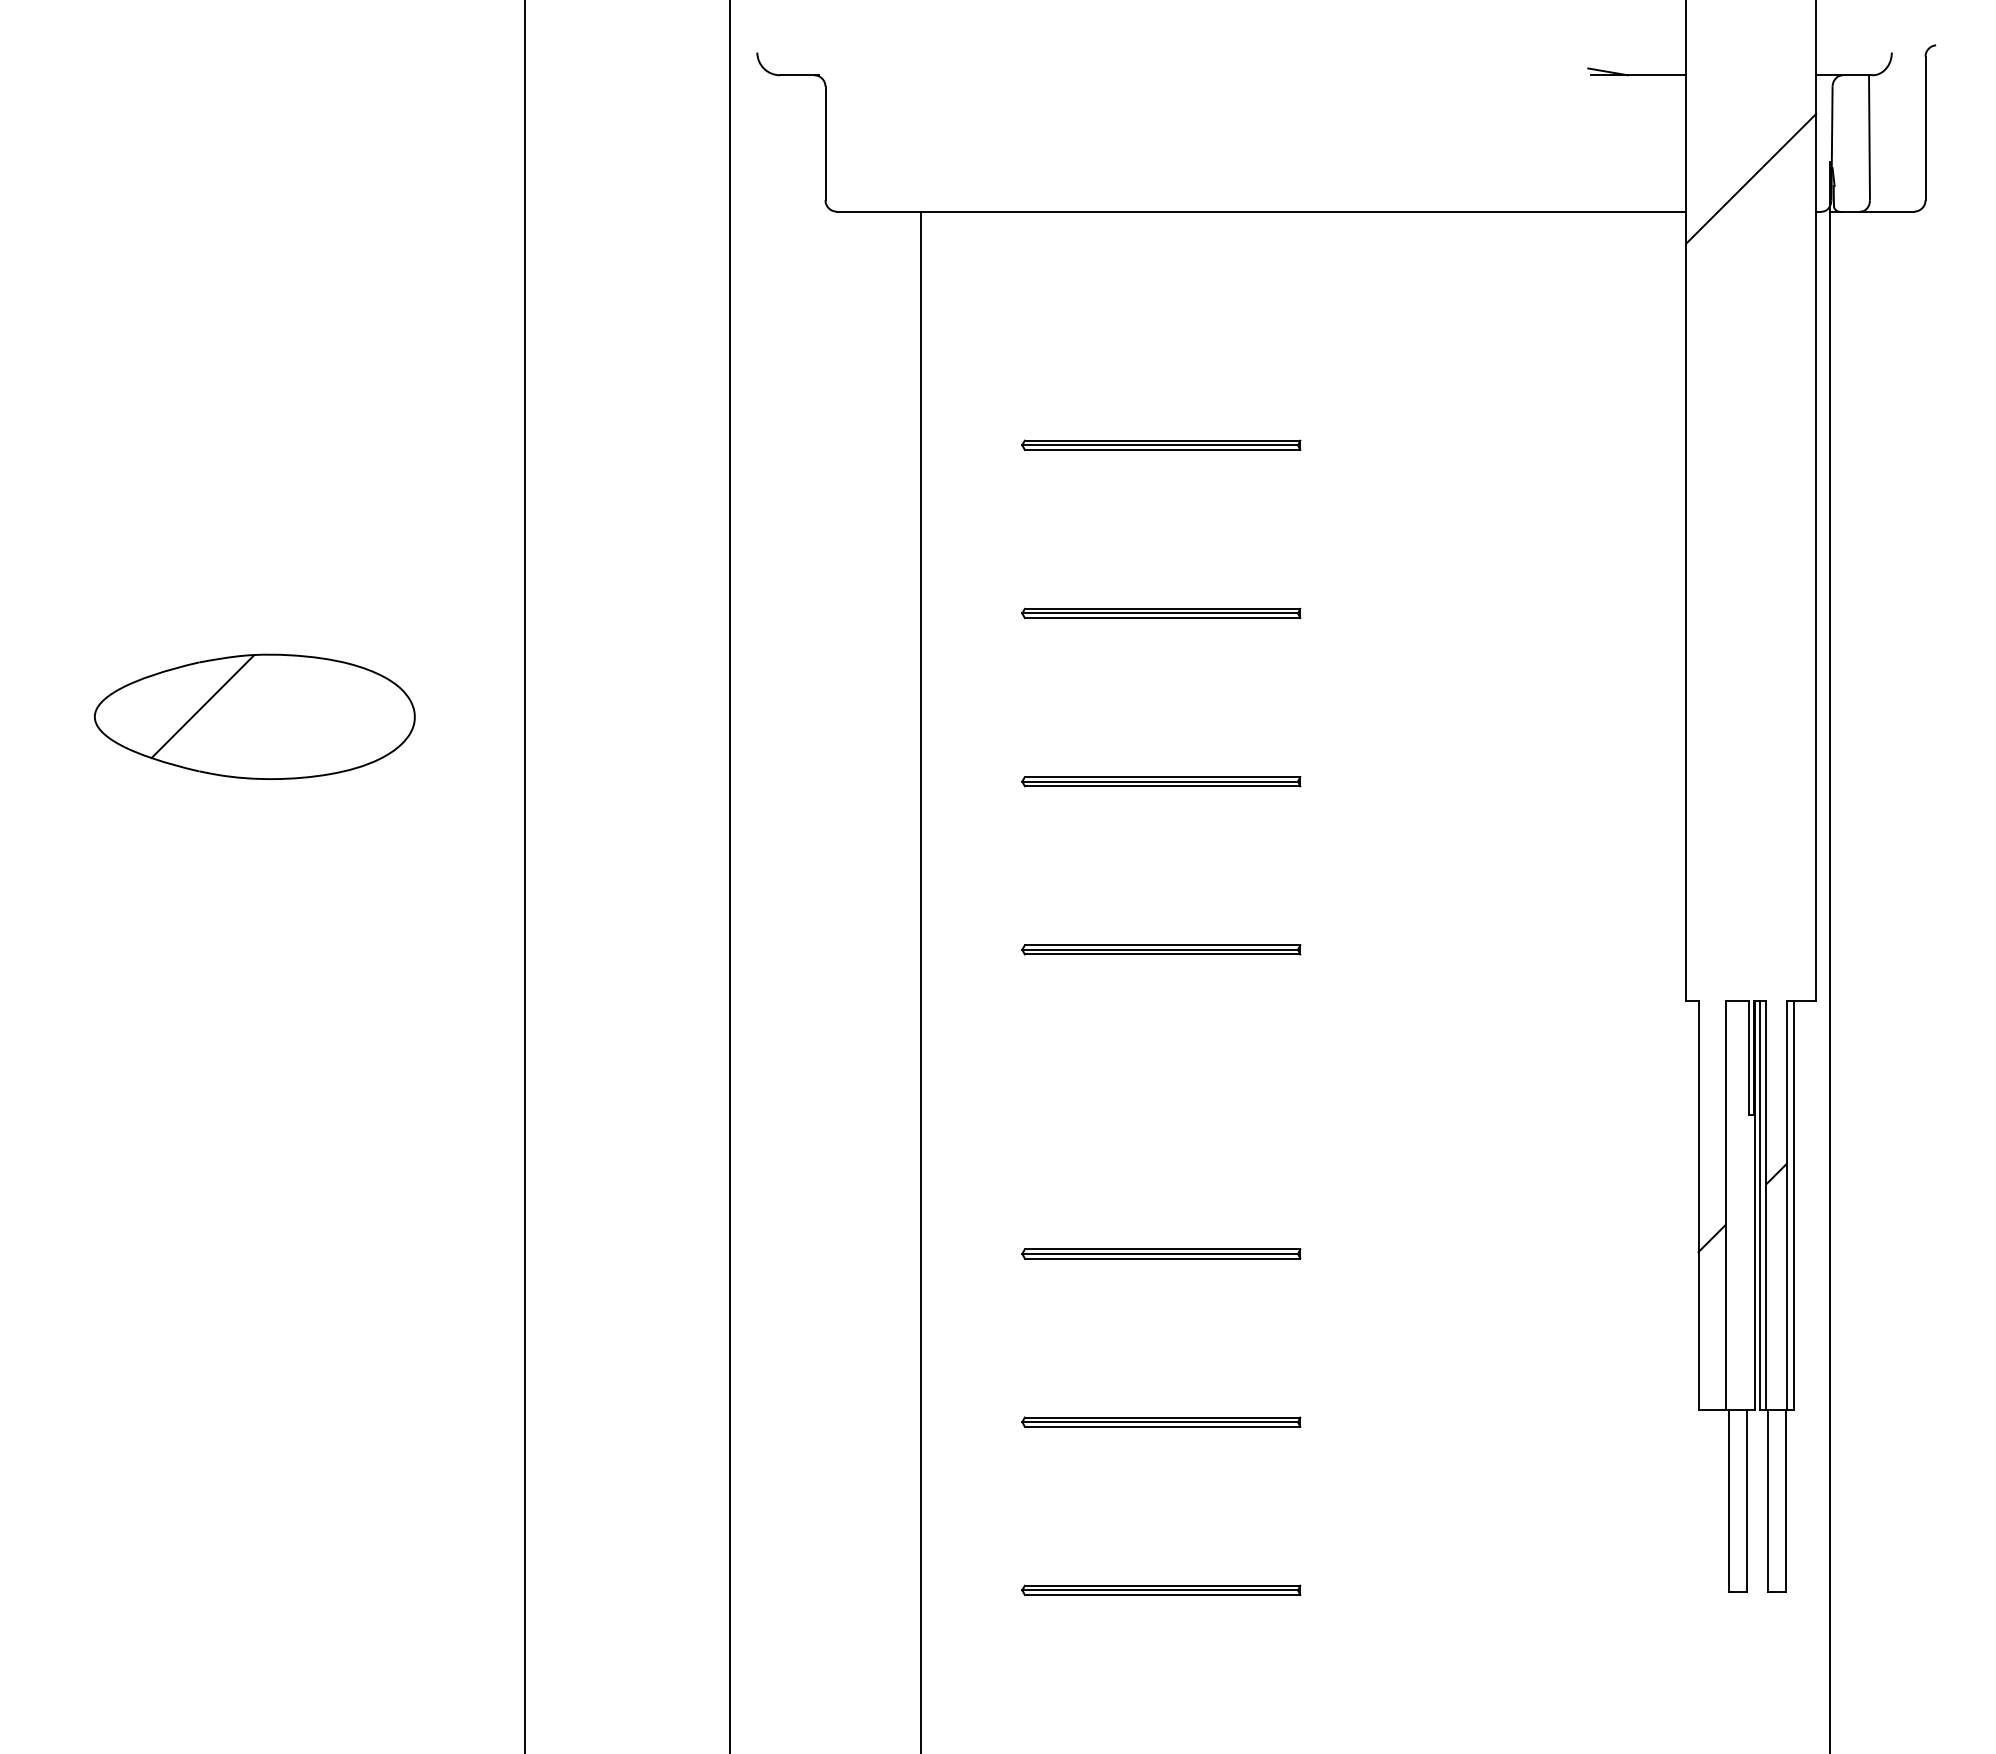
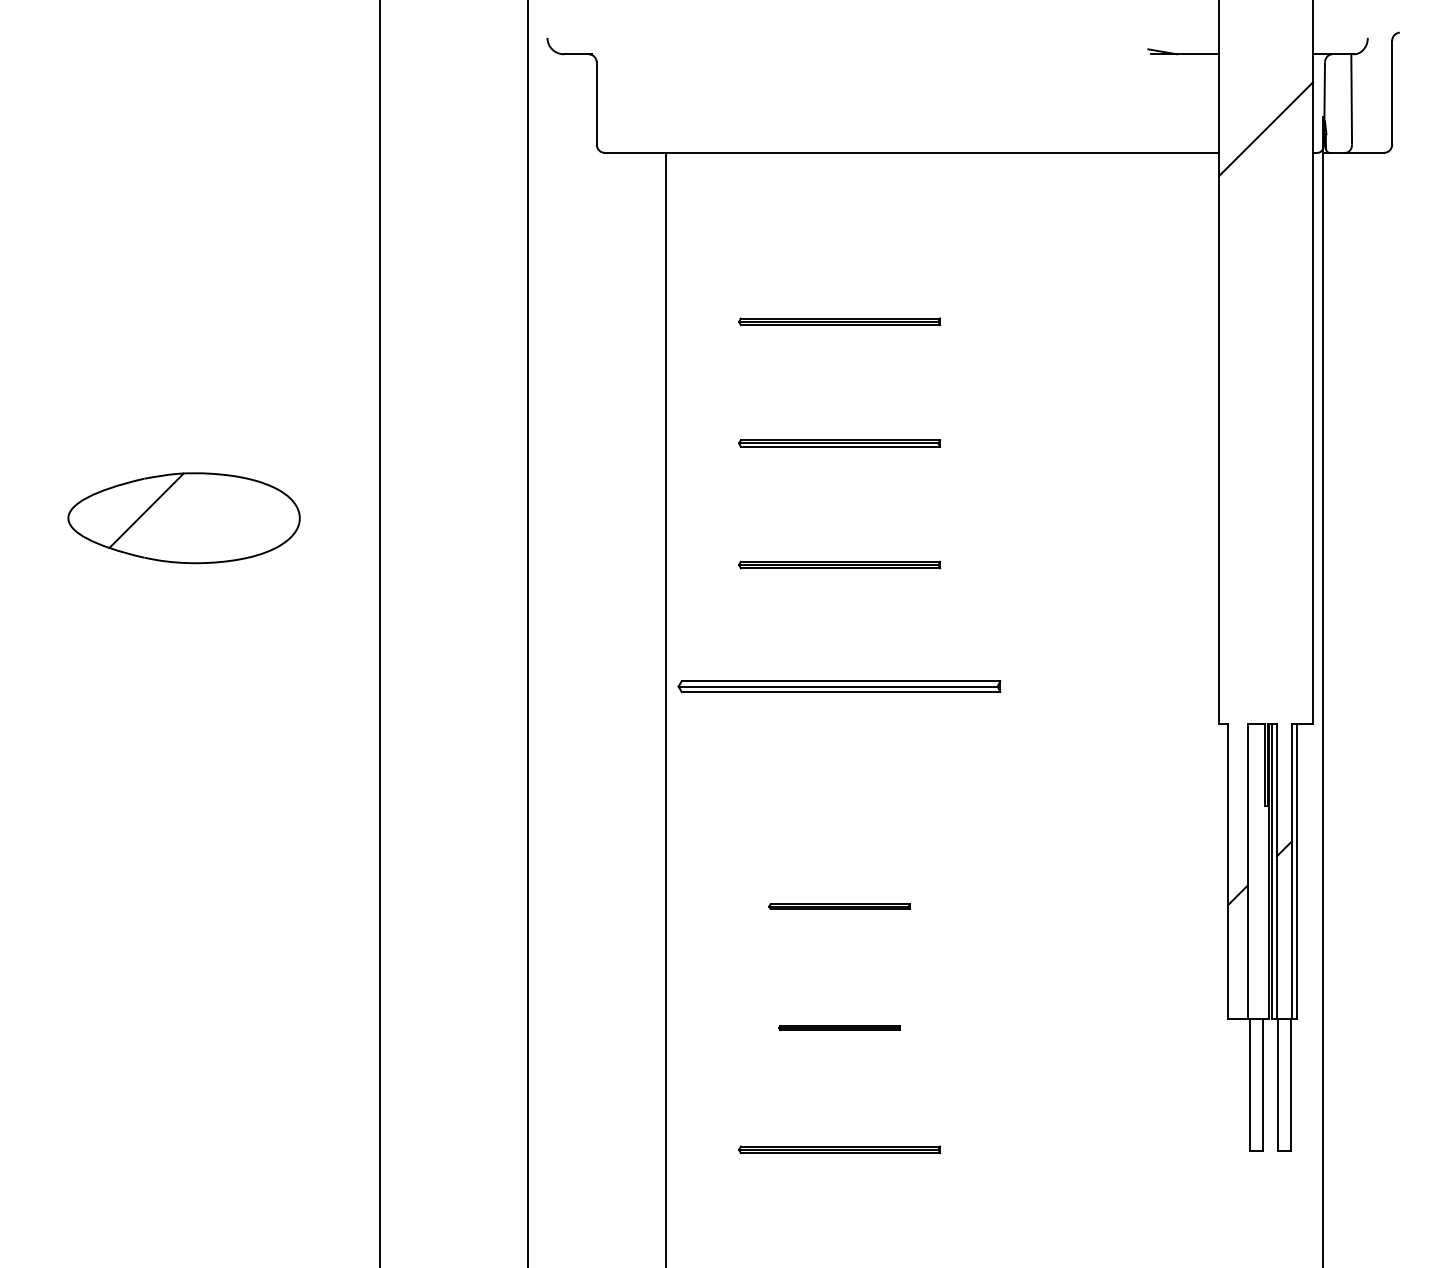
part: (1161, 949) -> (839, 686), size x1.6
part: (1161, 1253) -> (839, 906), size x0.7
part: (1161, 1421) -> (839, 1027), size x0.6

